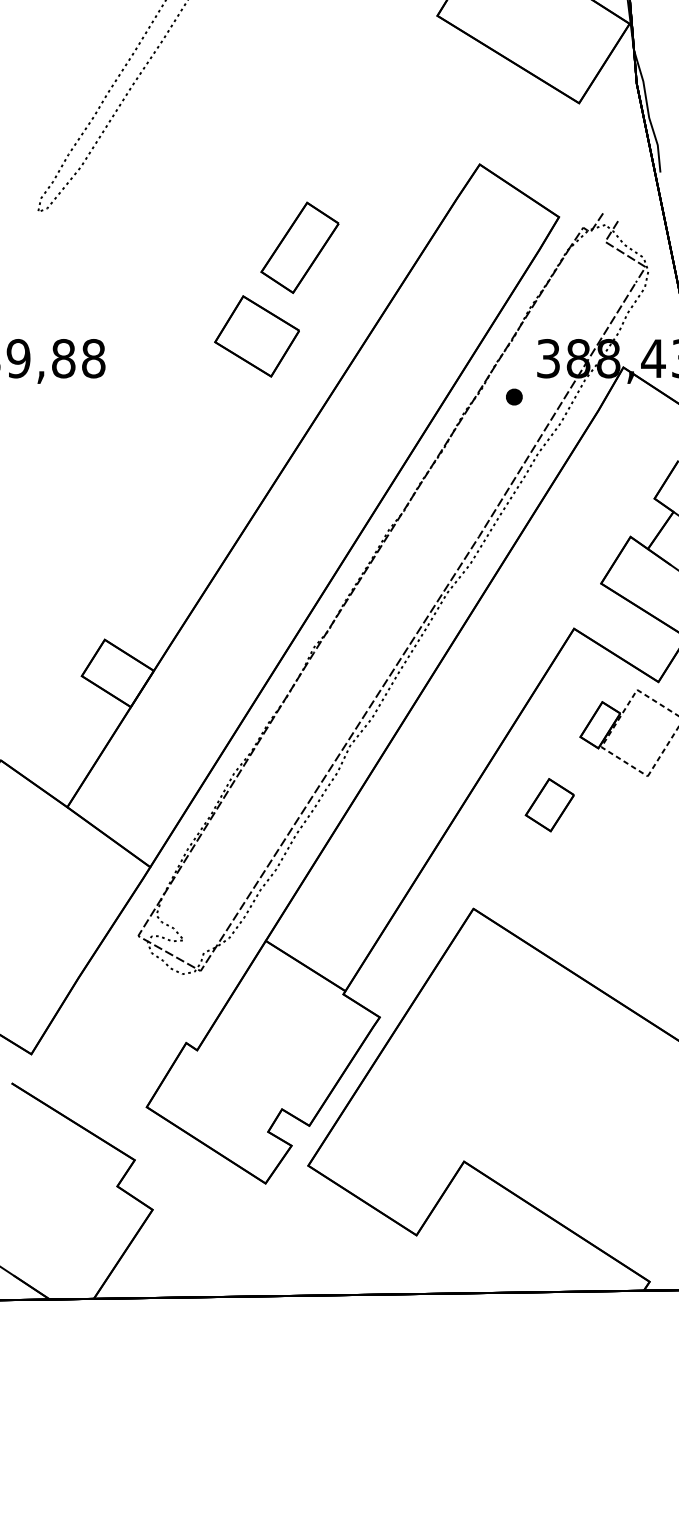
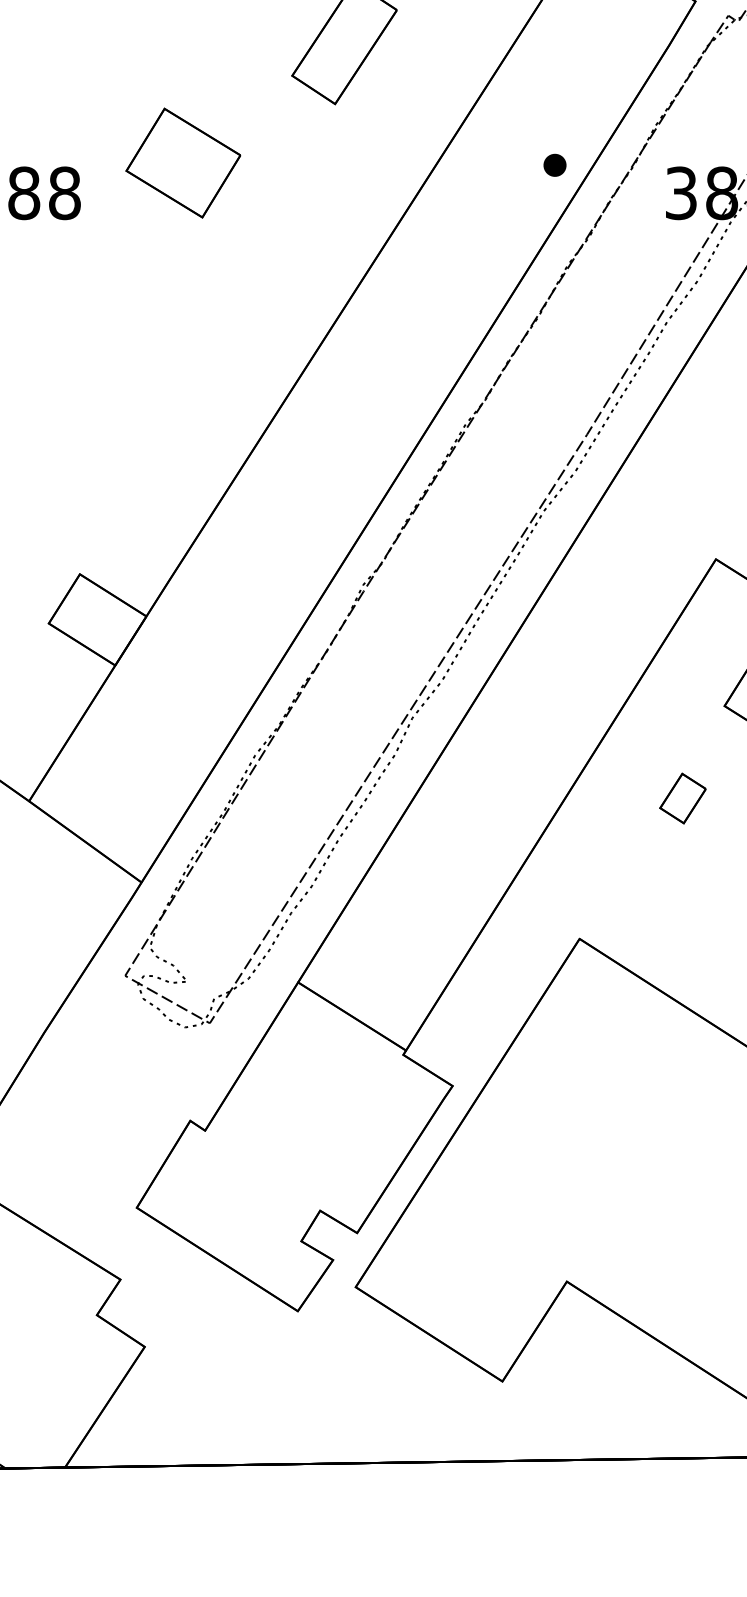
part: (256, 336) -> (182, 163), moved
part: (514, 396) -> (555, 164), moved
part: (549, 805) -> (682, 798), size x0.7

